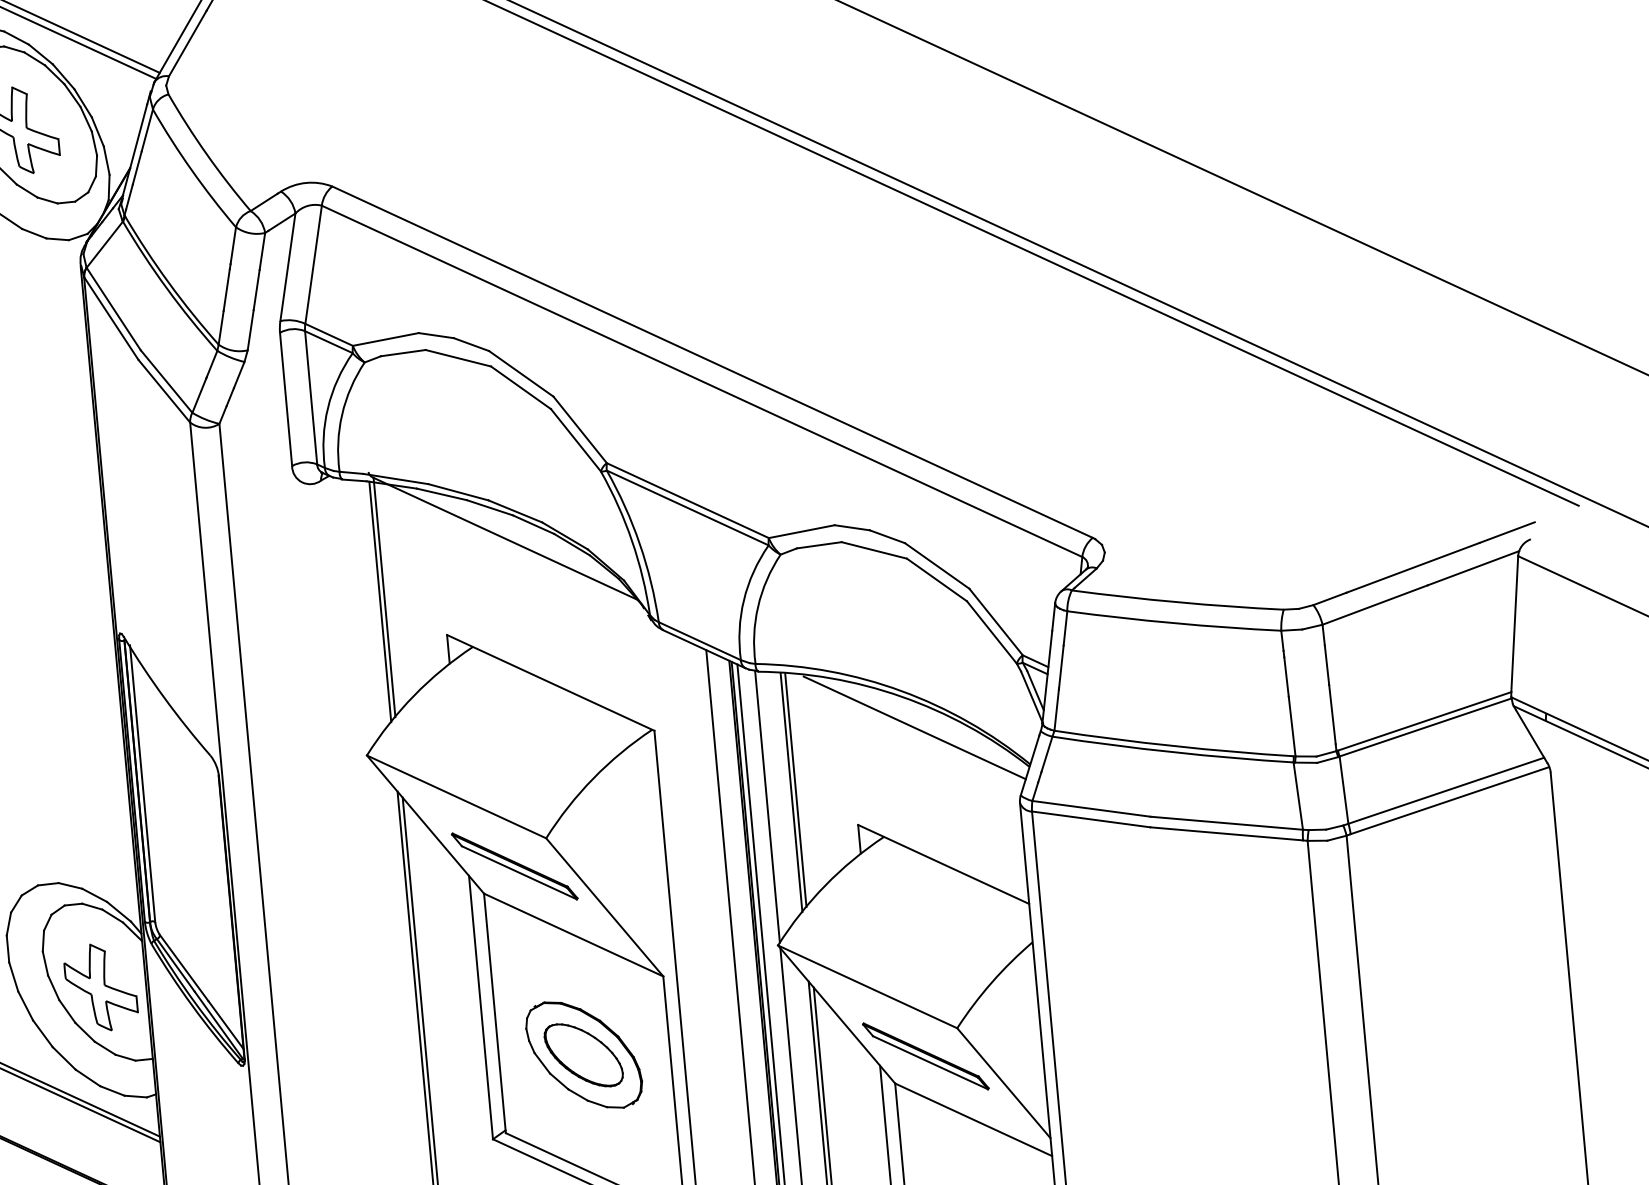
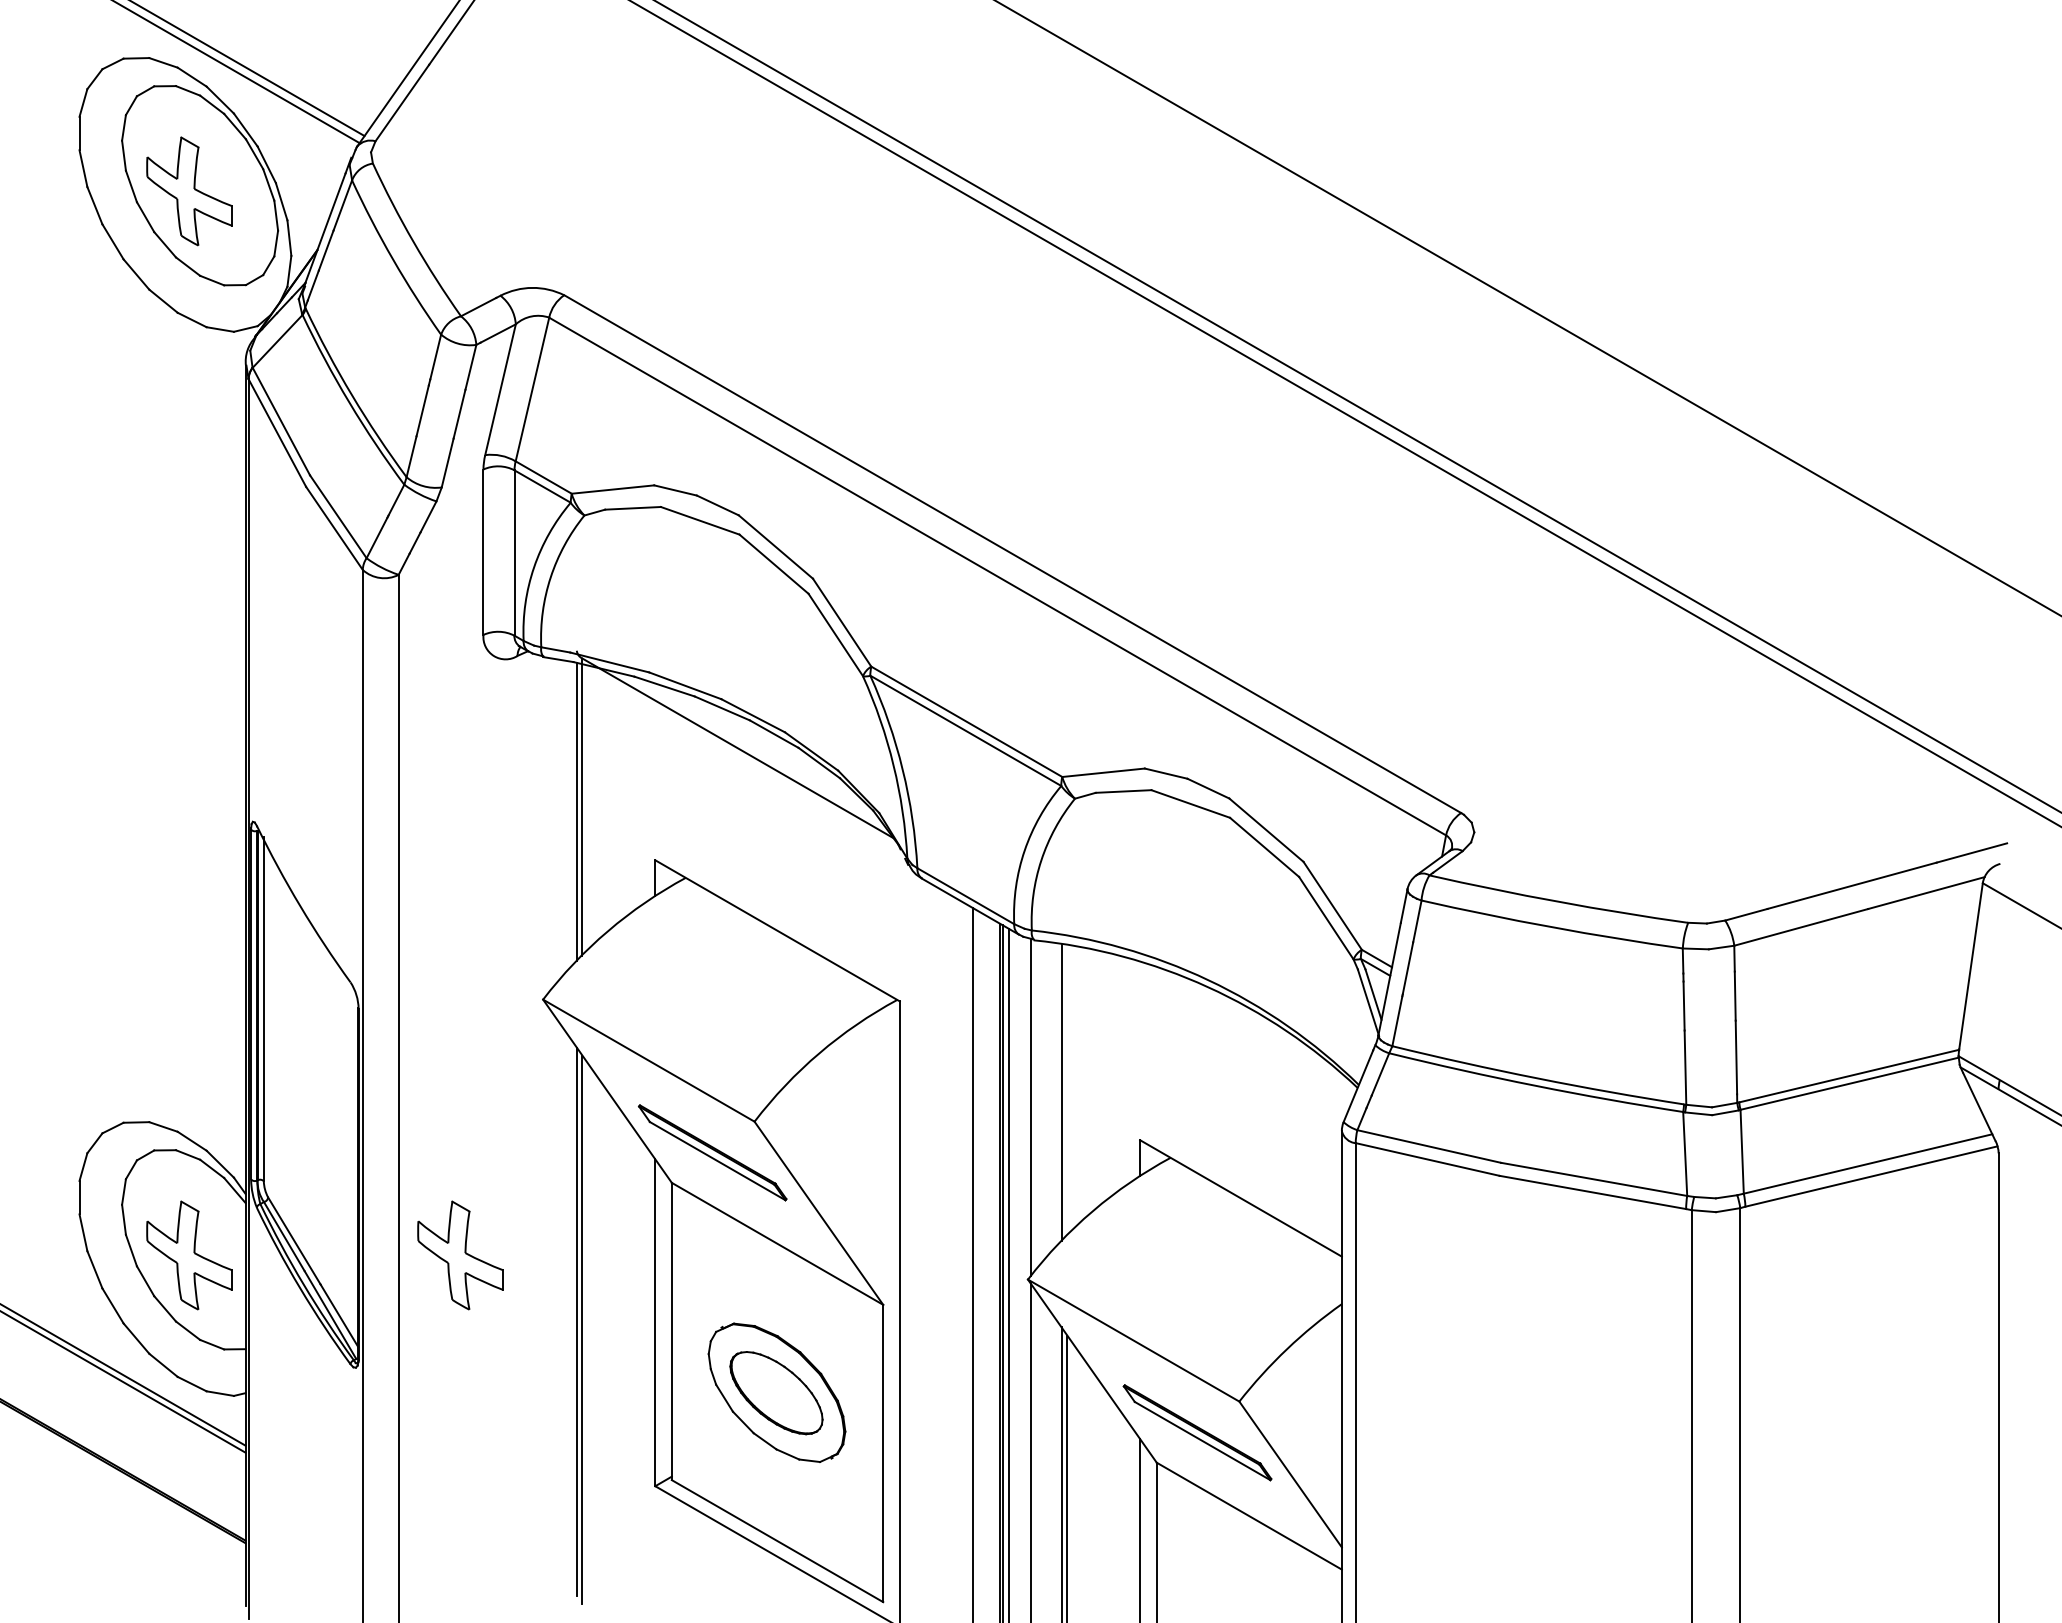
line: (914, 727) -> (1220, 1026), removed
line: (796, 790) -> (1067, 1090), removed
part: (319, 967) -> (460, 1255), added

